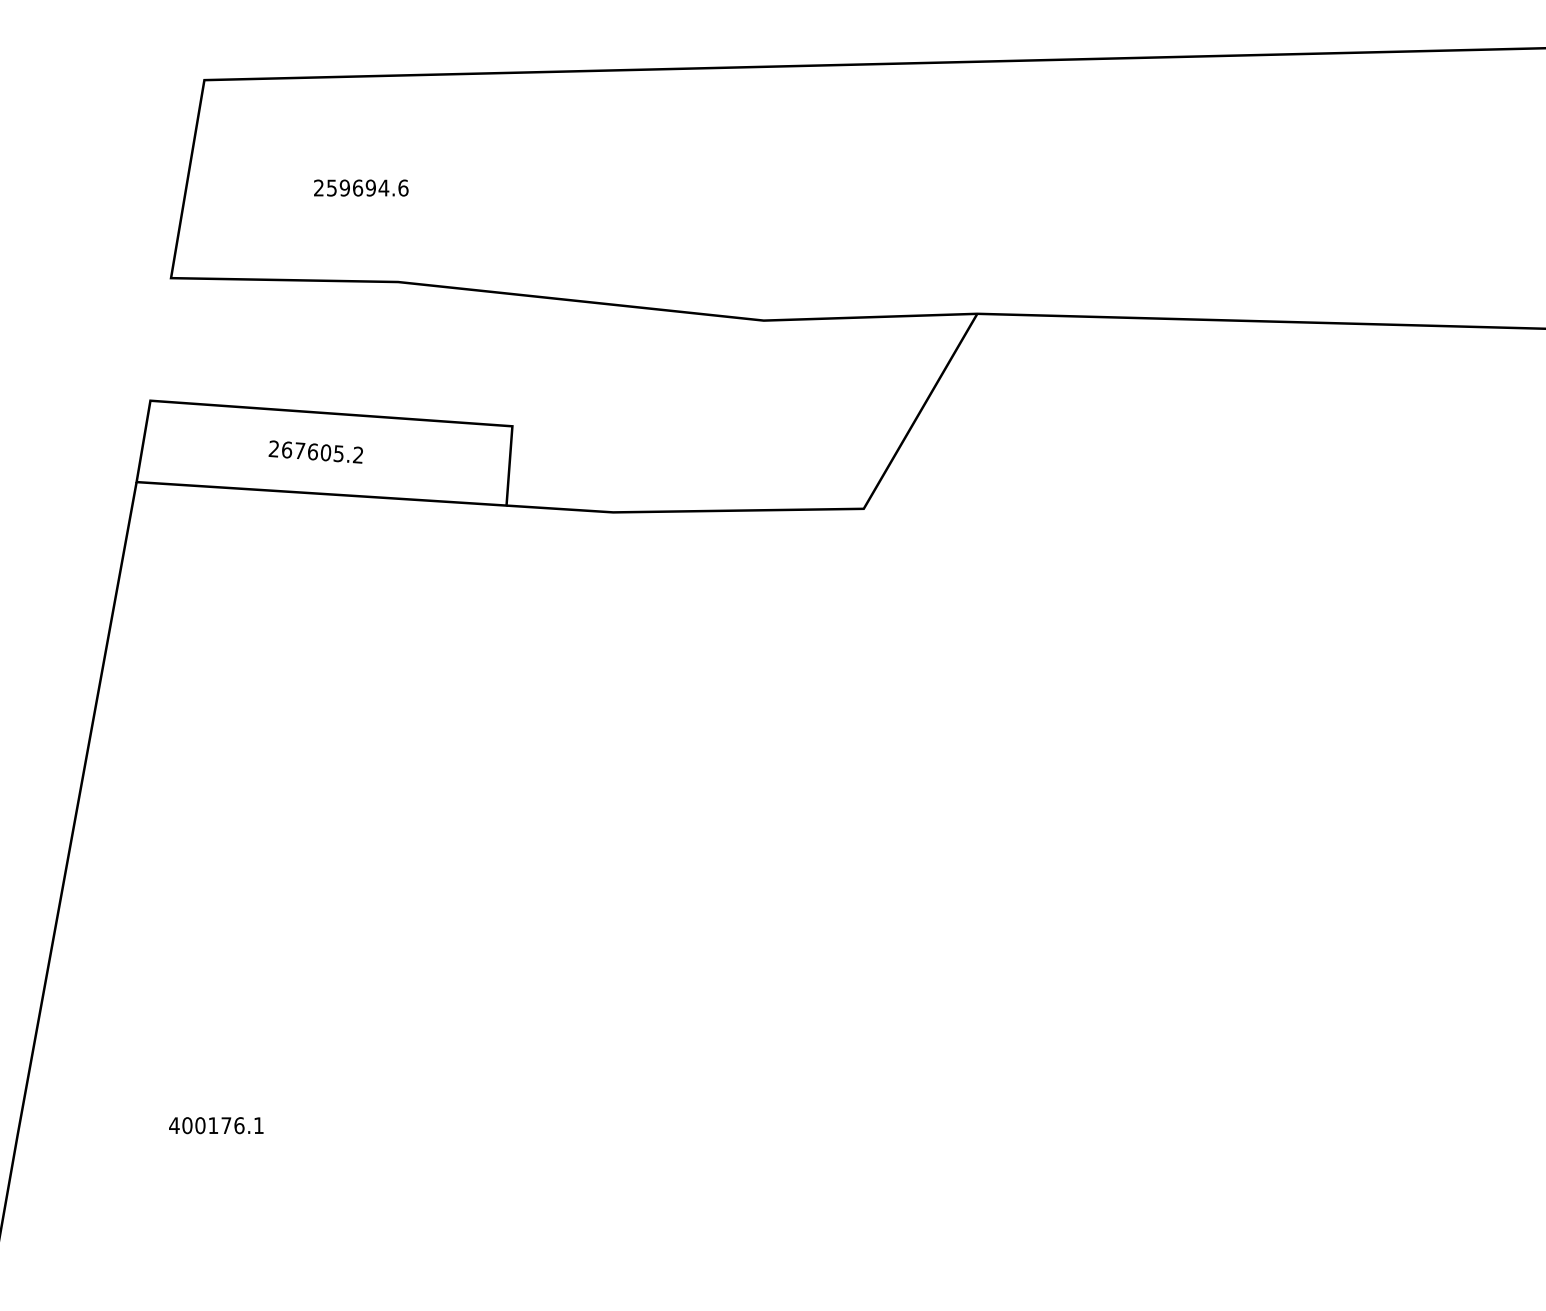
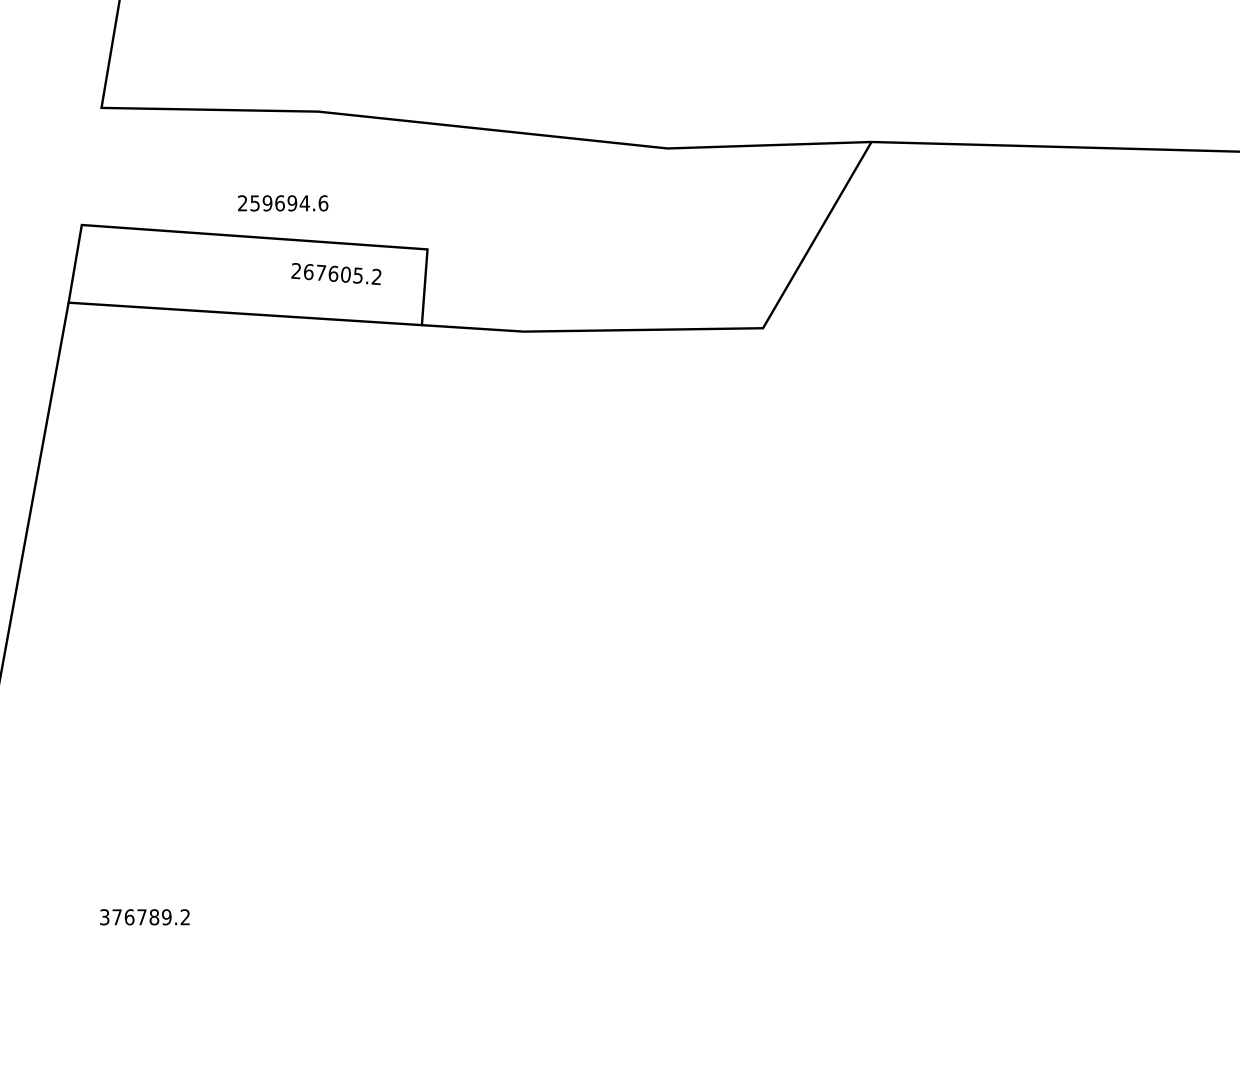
text: (361, 187) -> (283, 202), moved
text: (315, 451) -> (335, 273), moved
text: (216, 1125) -> (144, 917), 400176.1 -> 376789.2

